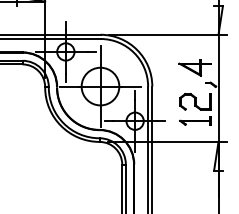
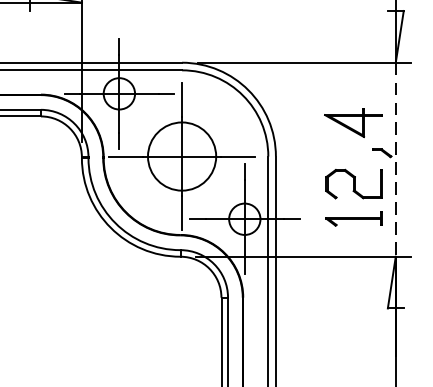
line: (218, 88) -> (395, 160), solid -> dashed

